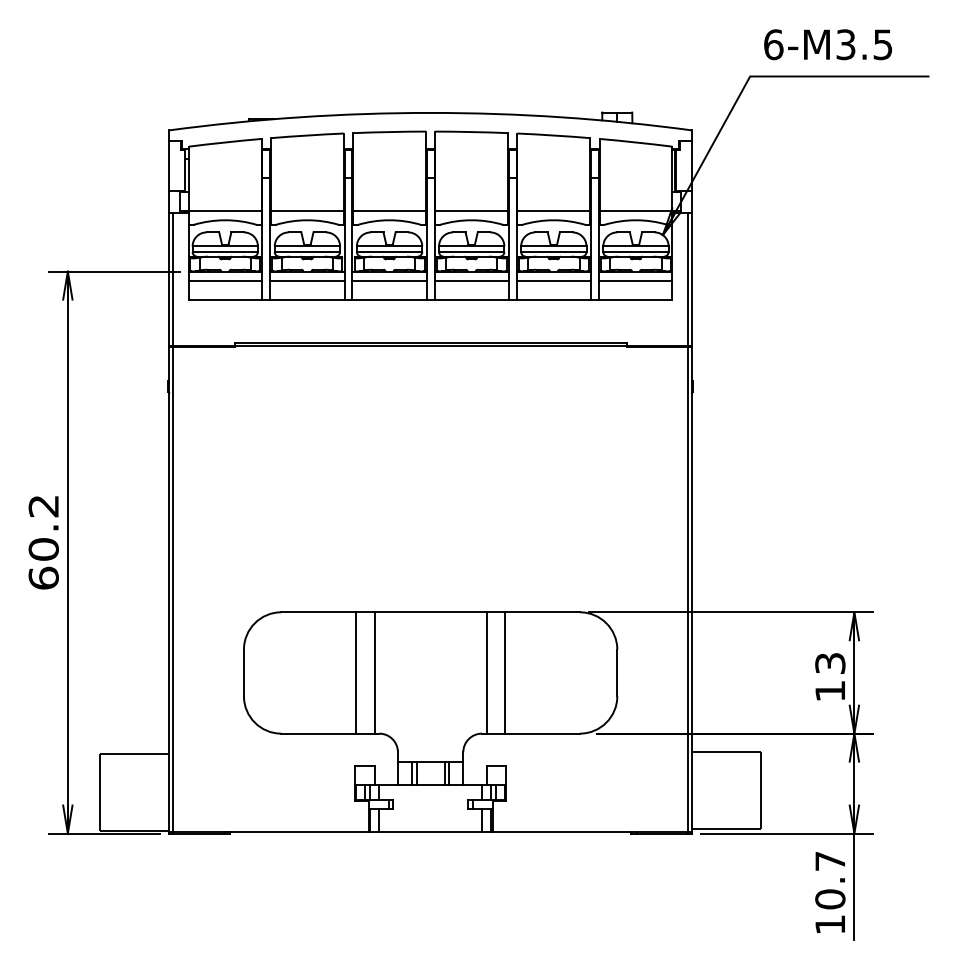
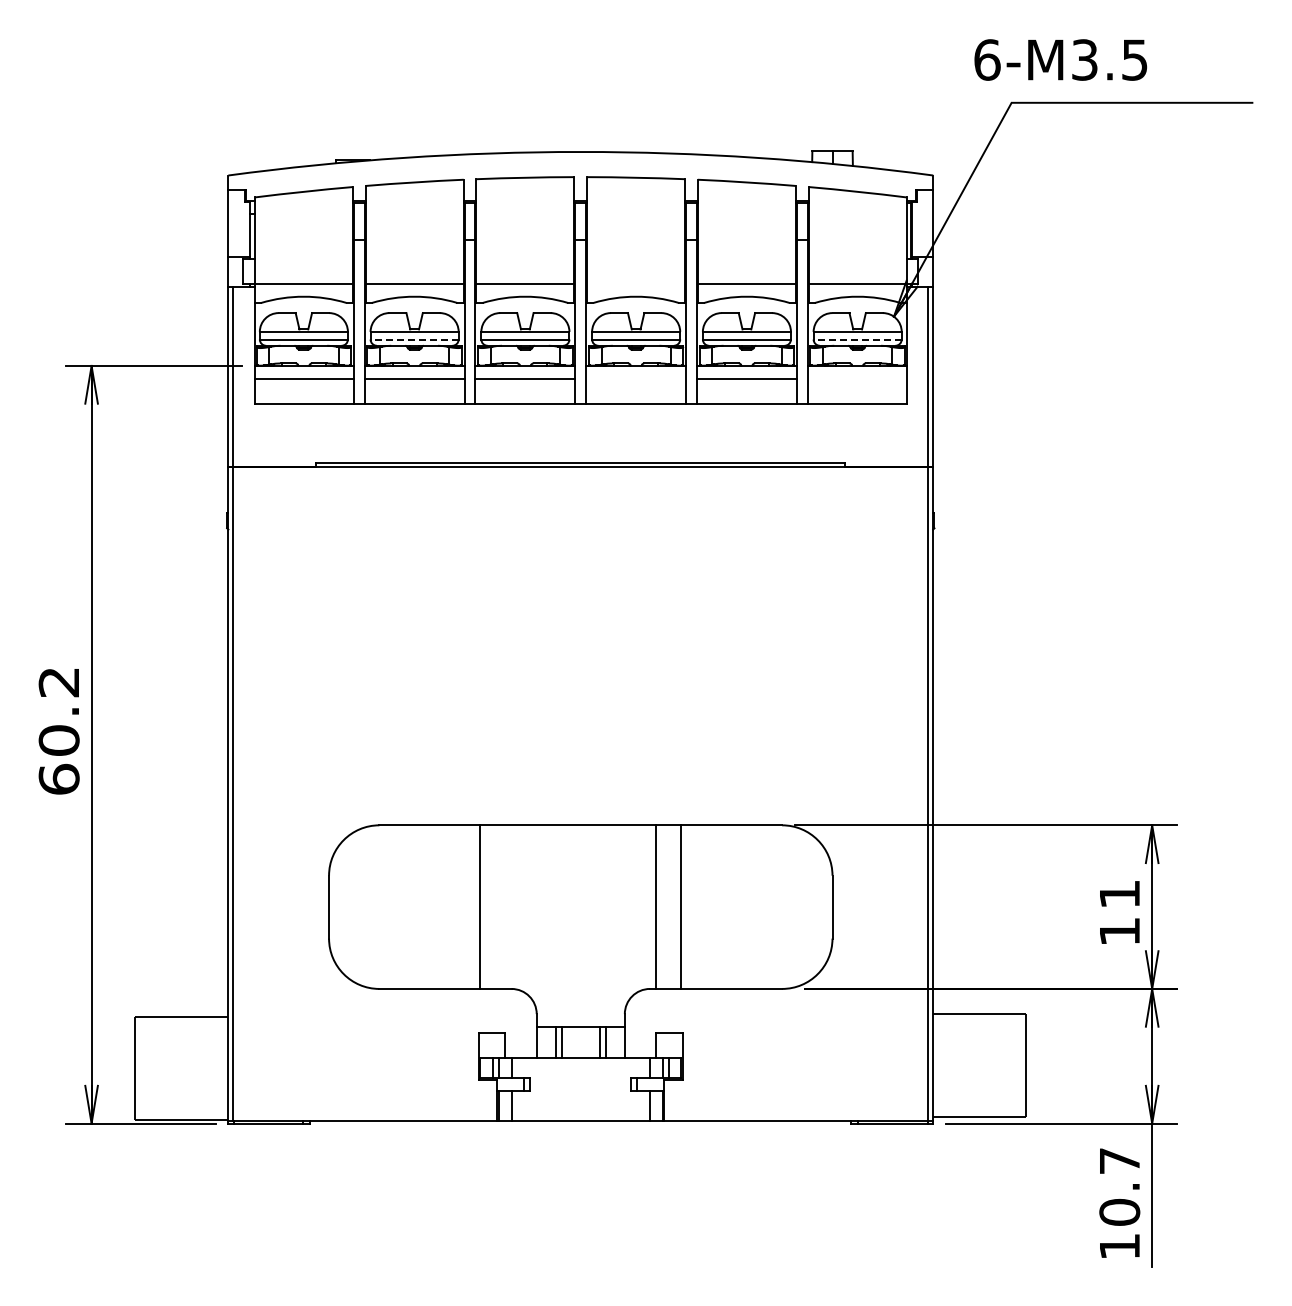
text: (827, 44) -> (1060, 59), moved
line: (471, 211) -> (636, 284), removed
line: (307, 252) -> (414, 339), solid -> dashed
line: (635, 252) -> (857, 339), solid -> dashed
line: (471, 280) -> (636, 378), removed
line: (635, 280) -> (856, 378), removed
text: (830, 663) -> (1119, 894), 13 -> 11
line: (374, 672) -> (505, 906), removed

